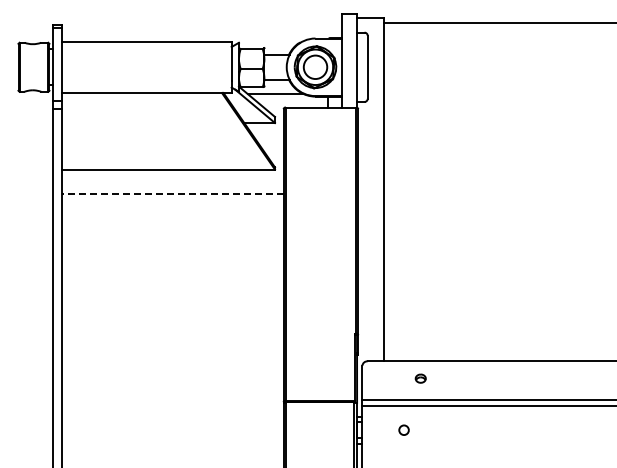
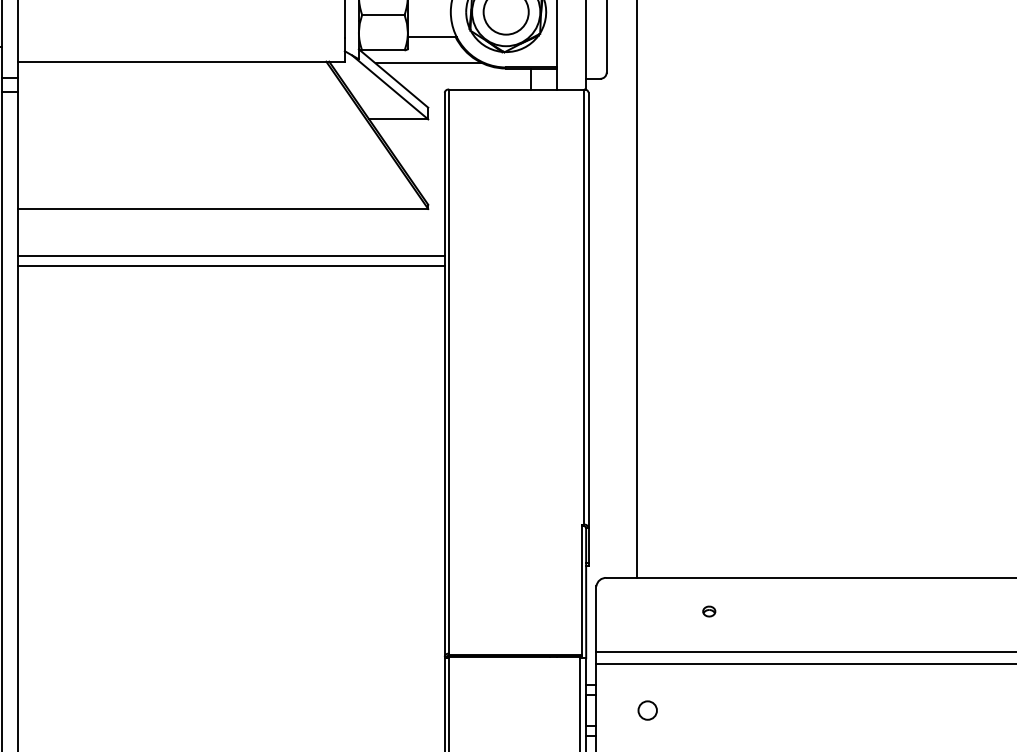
line: (172, 193) -> (230, 254), dashed -> solid
line: (172, 199) -> (230, 266), added
part: (421, 378) -> (710, 610), size x0.62
circle: (403, 429) -> (646, 709), moved

